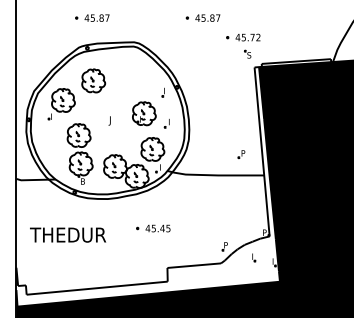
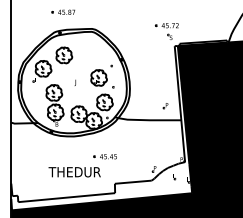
part: (203, 16) -> (139, 11), removed
text: (67, 235) -> (74, 172), moved

